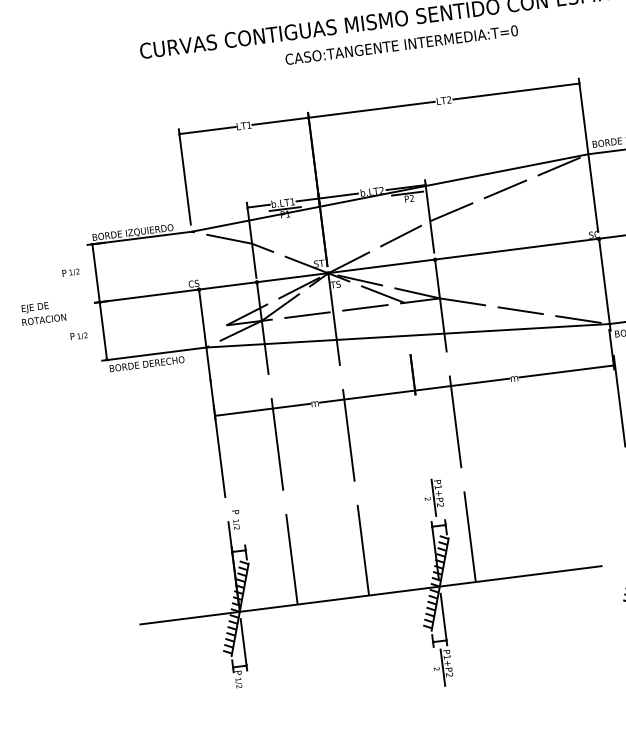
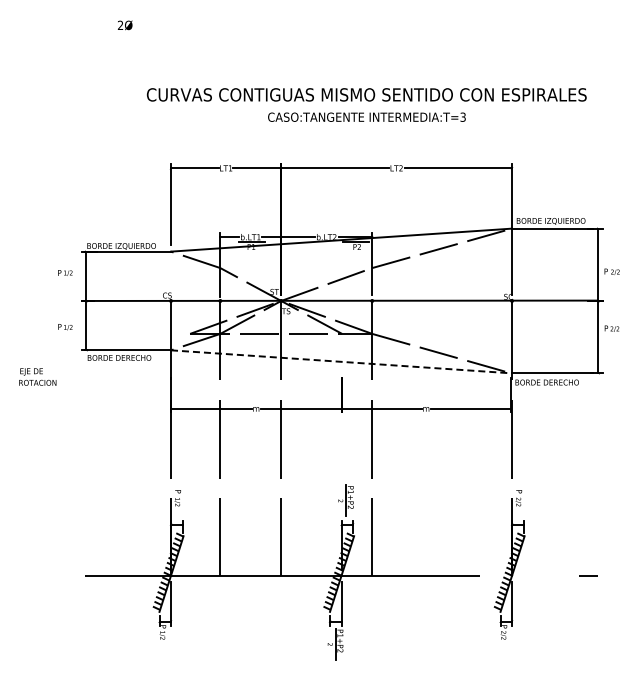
text: (513, 30) -> (462, 116), INTERMEDIA:T=0 -> INTERMEDIA:T=3
text: (42, 312) -> (37, 376), moved
line: (408, 335) -> (341, 361), solid -> dashed

